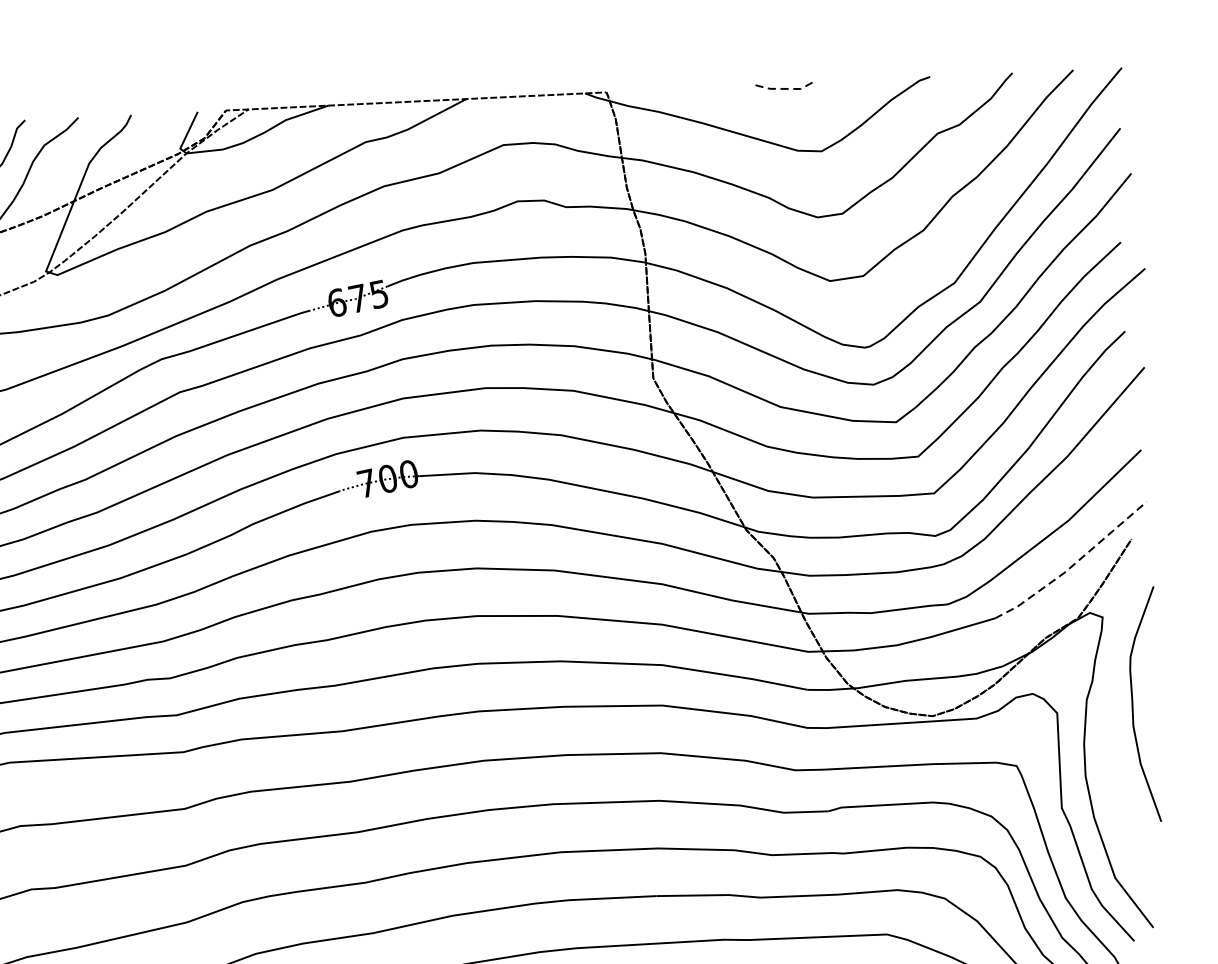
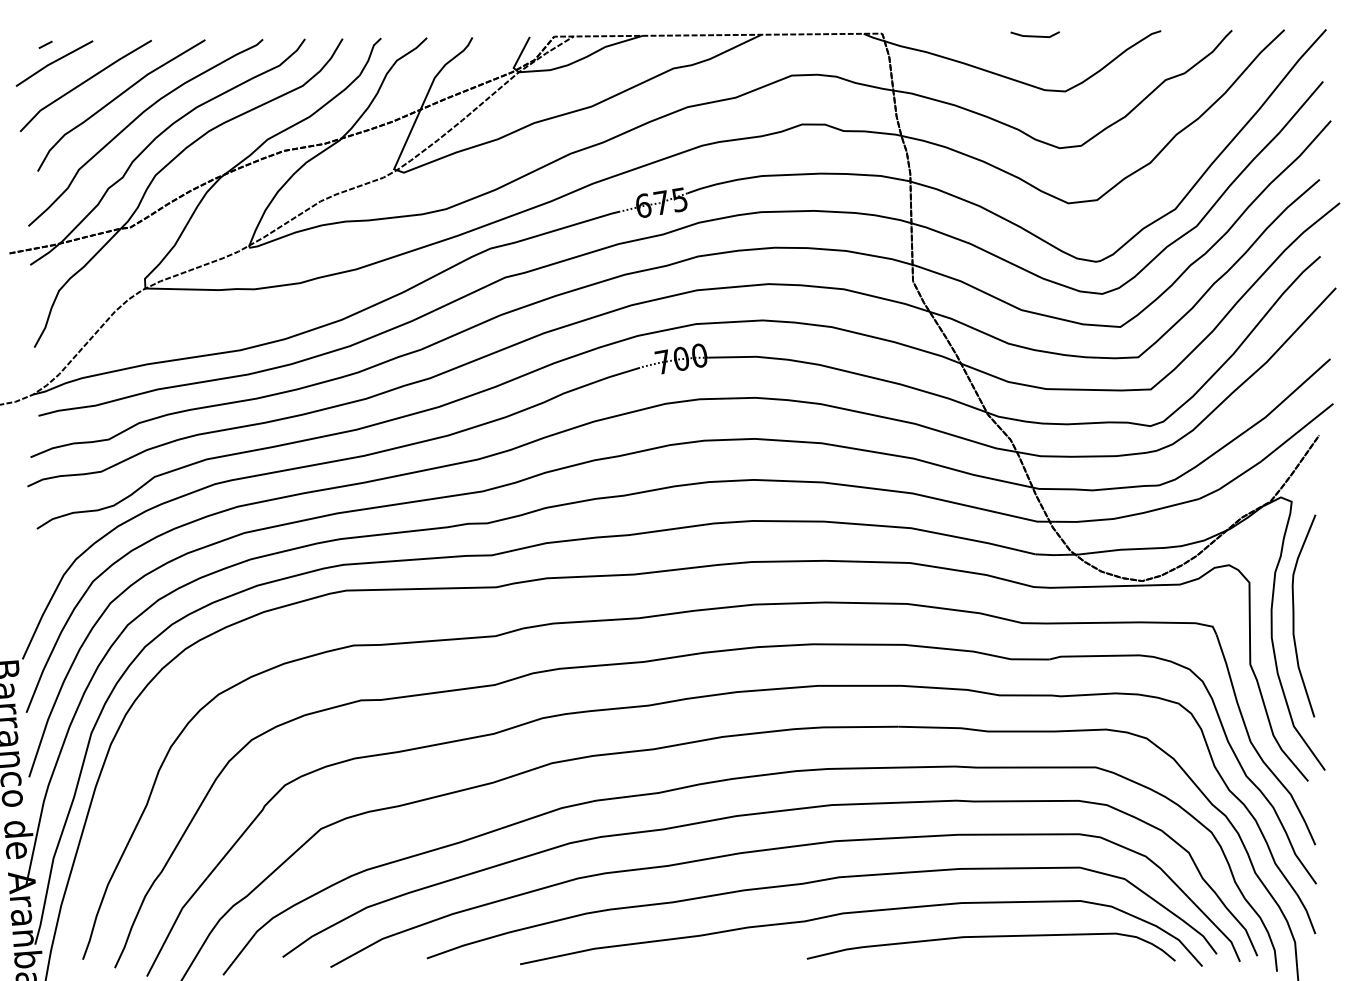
line: (784, 88) -> (1035, 36), dashed -> solid
line: (1073, 564) -> (1268, 455), dashed -> solid
curve: (1133, 704) -> (1294, 615), moved

